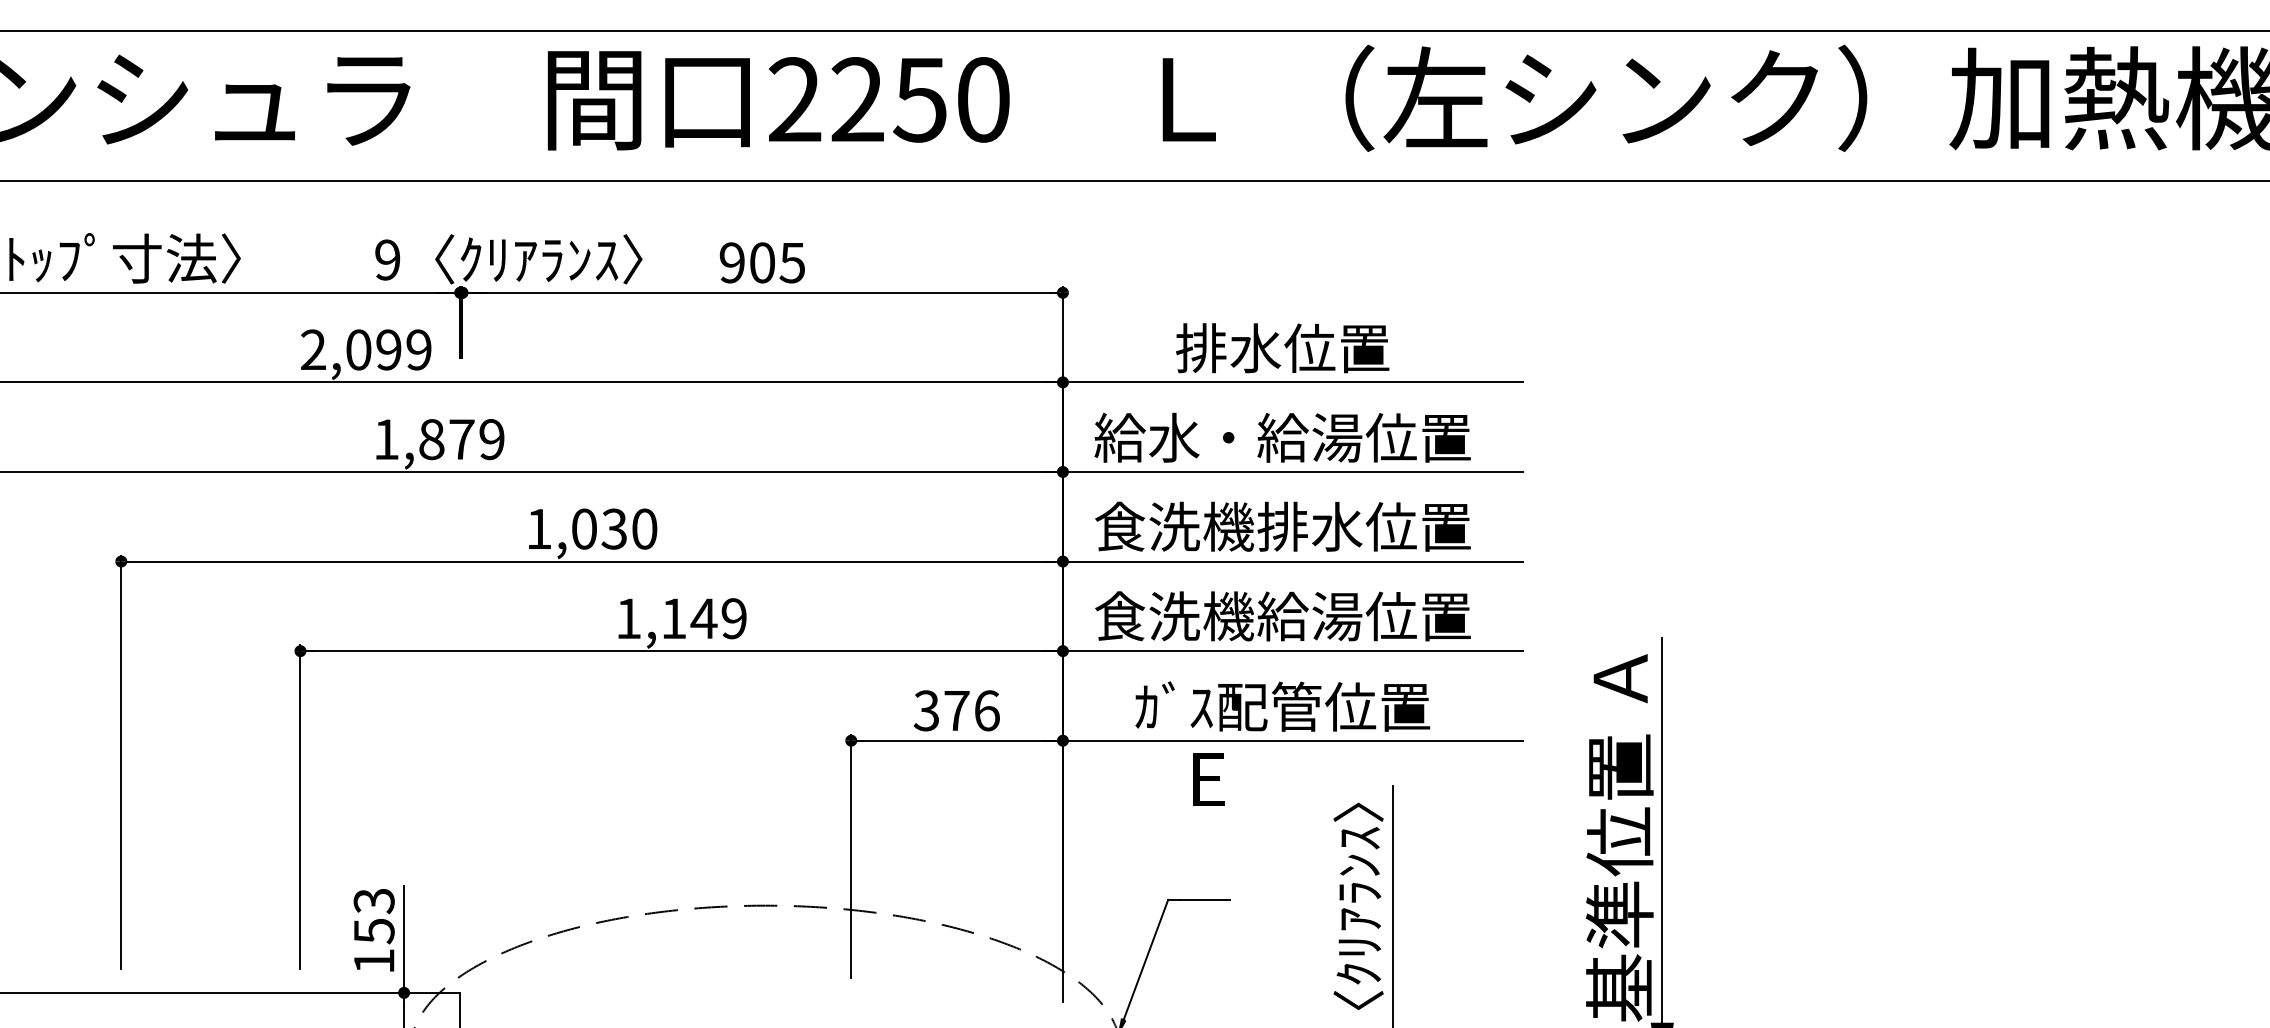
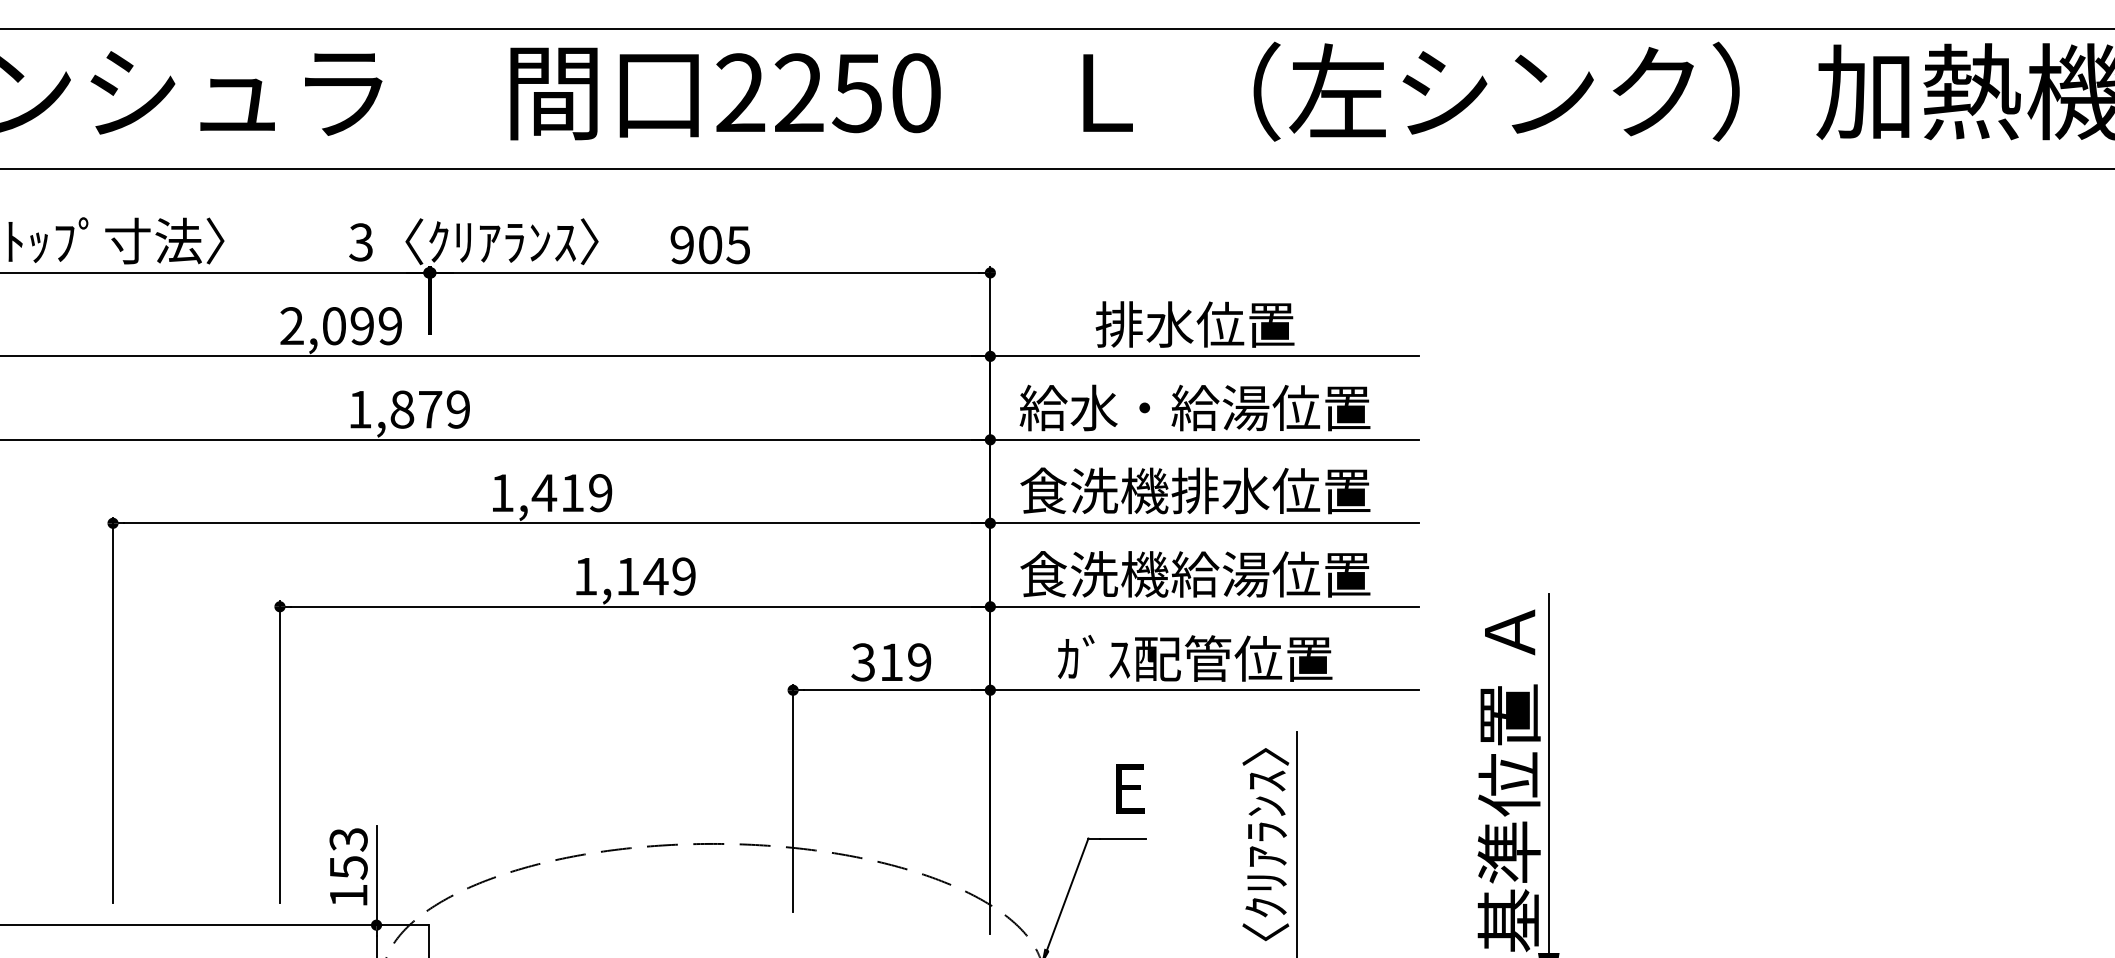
text: (387, 259) -> (361, 241), 9 -> 3
text: (613, 528) -> (571, 492), 1,030 -> 1,419
text: (971, 710) -> (905, 662), 376 -> 319
text: (1208, 779) -> (1129, 788), moved

